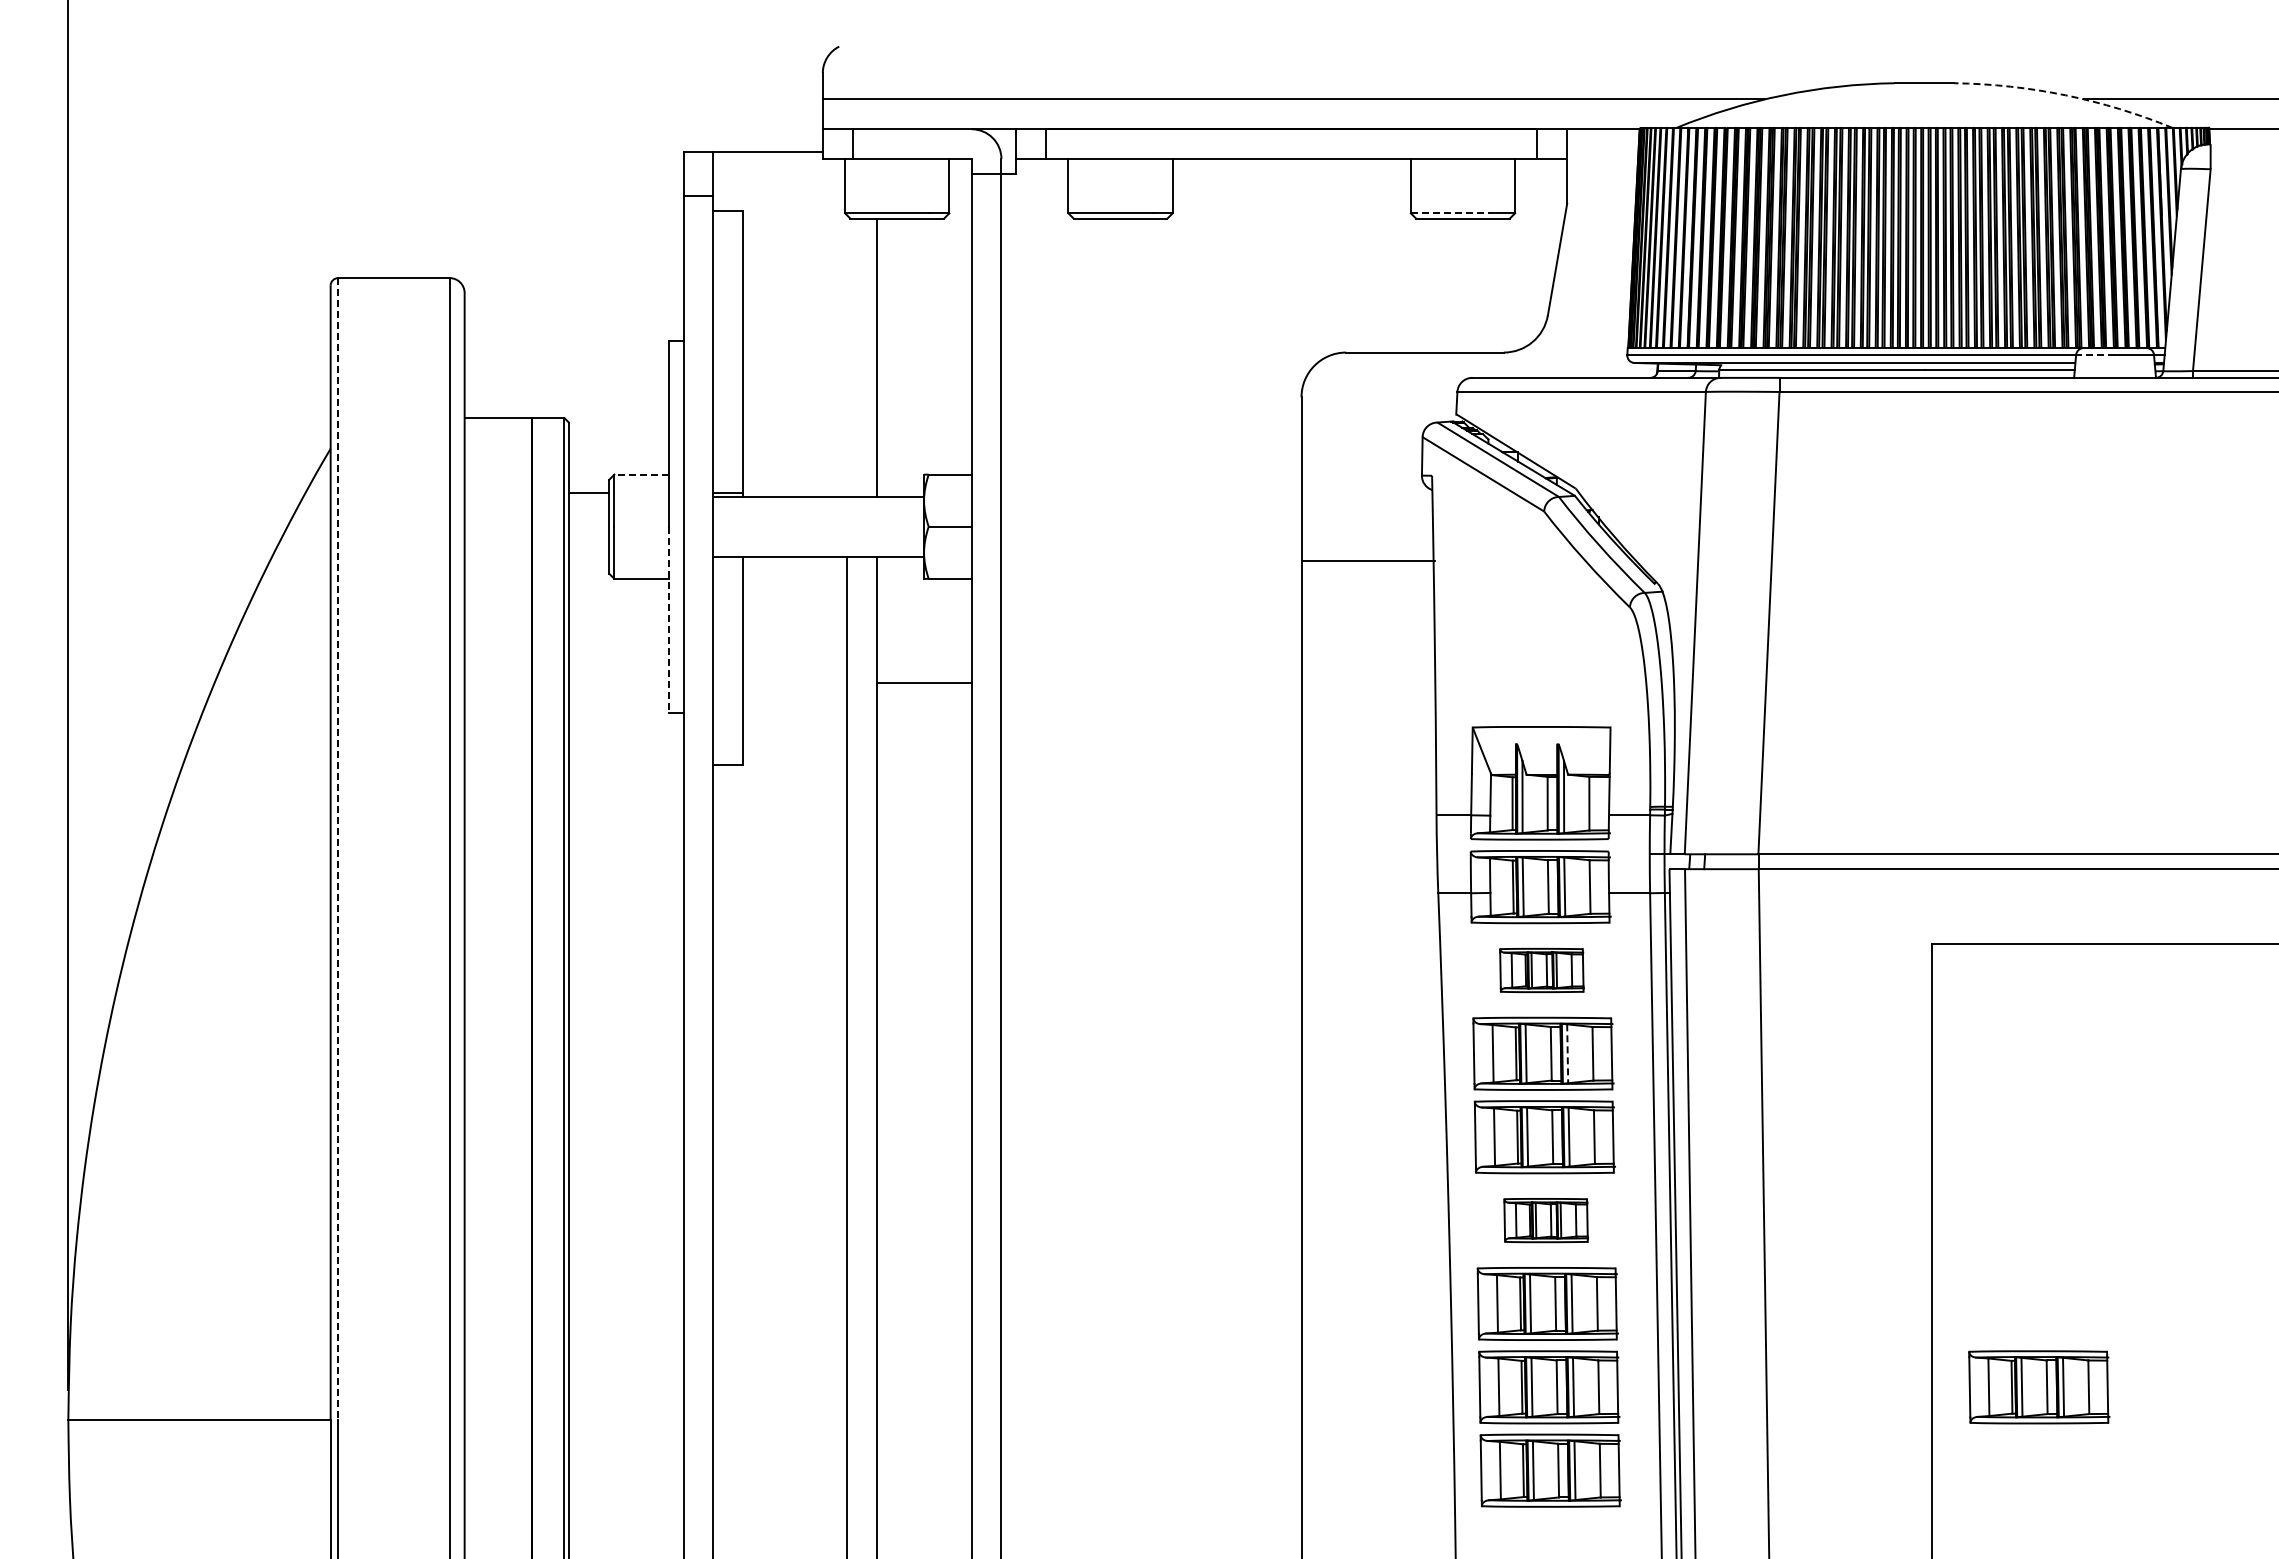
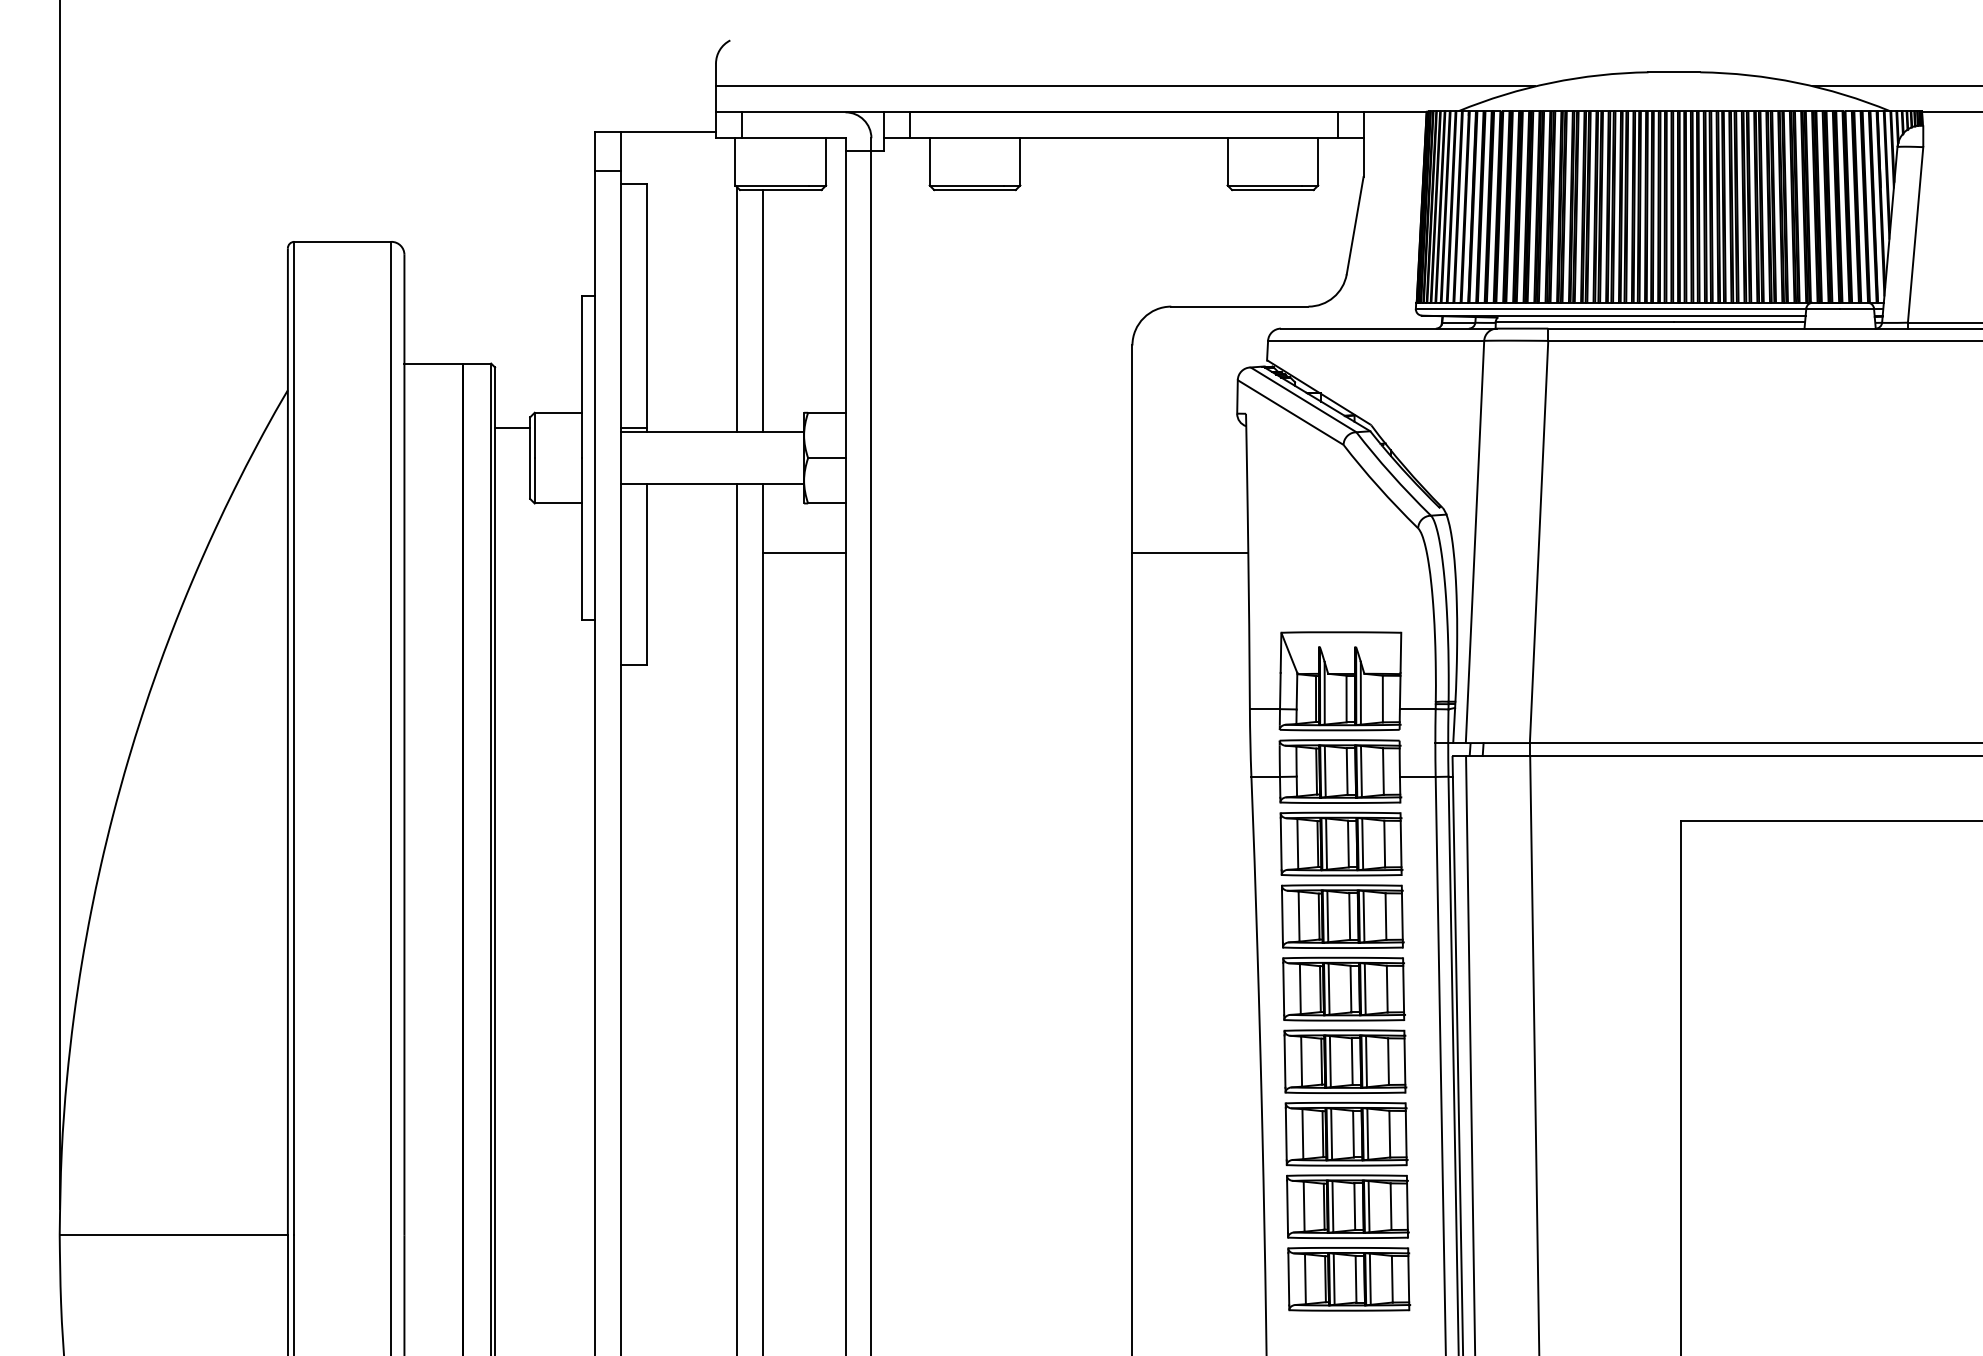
arc: (2065, 95) -> (1797, 82), dashed -> solid
line: (1453, 213) -> (1264, 185), dashed -> solid
line: (2095, 354) -> (1823, 308), dashed -> solid
line: (847, 355) -> (737, 309), added
line: (641, 474) -> (558, 412), dashed -> solid
line: (1367, 561) -> (1189, 553), moved
line: (668, 620) -> (581, 539), dashed -> solid
line: (924, 683) -> (804, 553), moved
line: (338, 849) -> (294, 738), dashed -> solid
part: (1542, 970) -> (1342, 844), size x1.67
line: (1567, 1054) -> (1363, 917), dashed -> solid
part: (1546, 1220) -> (1345, 1061), size x1.67
part: (2039, 1387) -> (1774, 1206), removed

